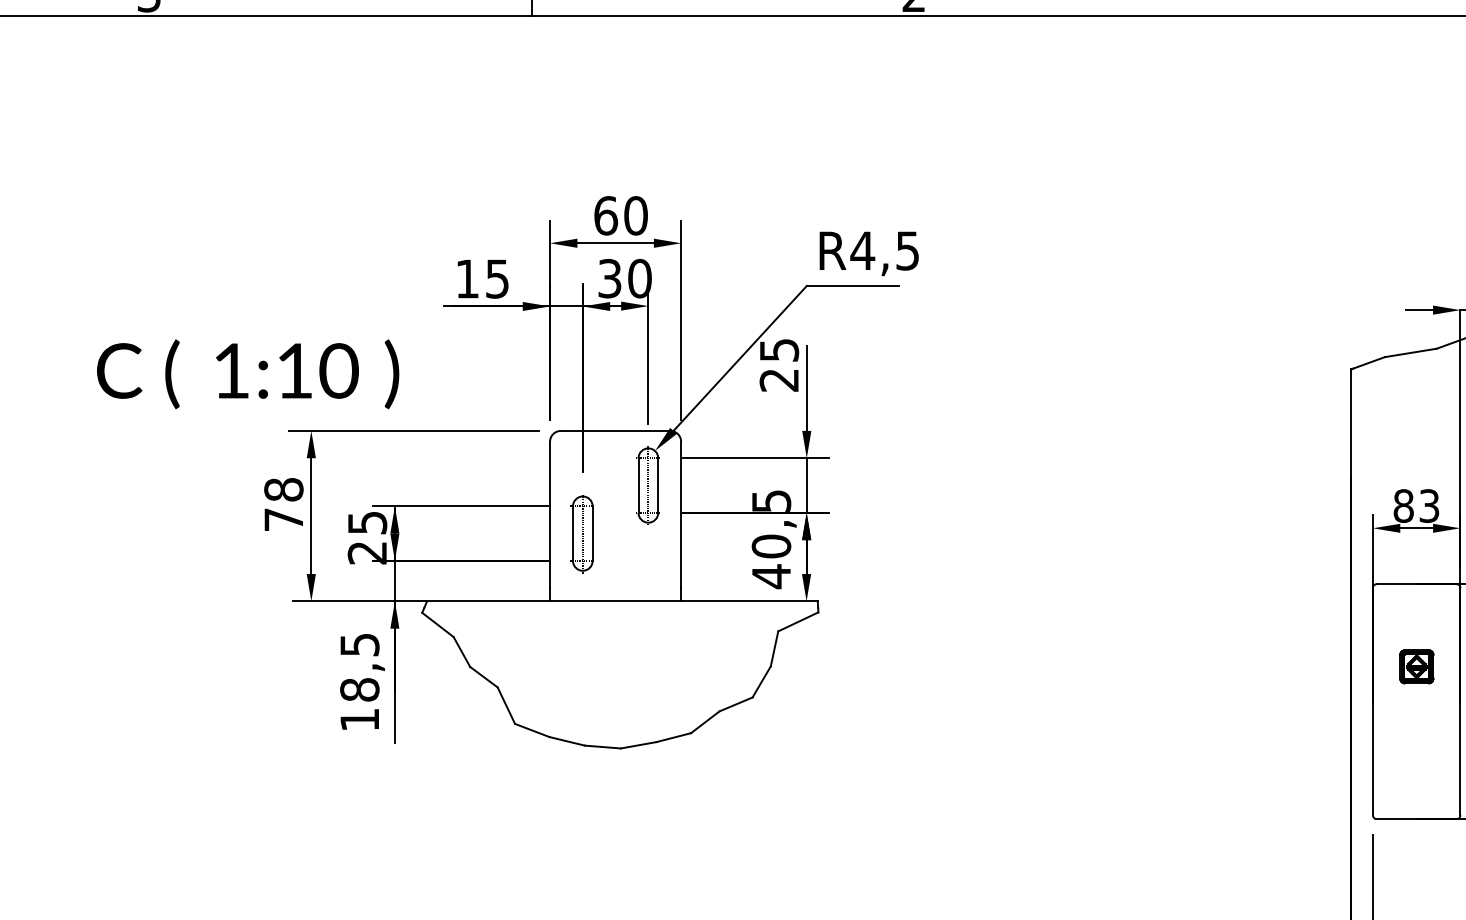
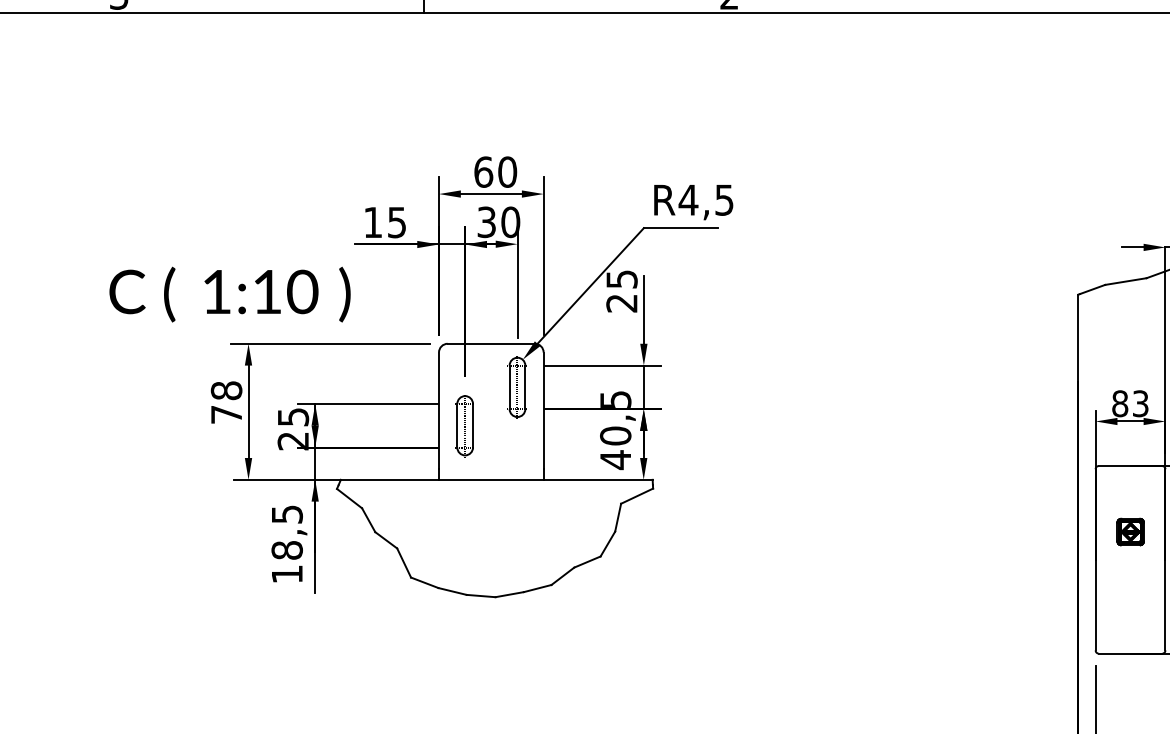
text: (247, 374) -> (229, 294), moved

